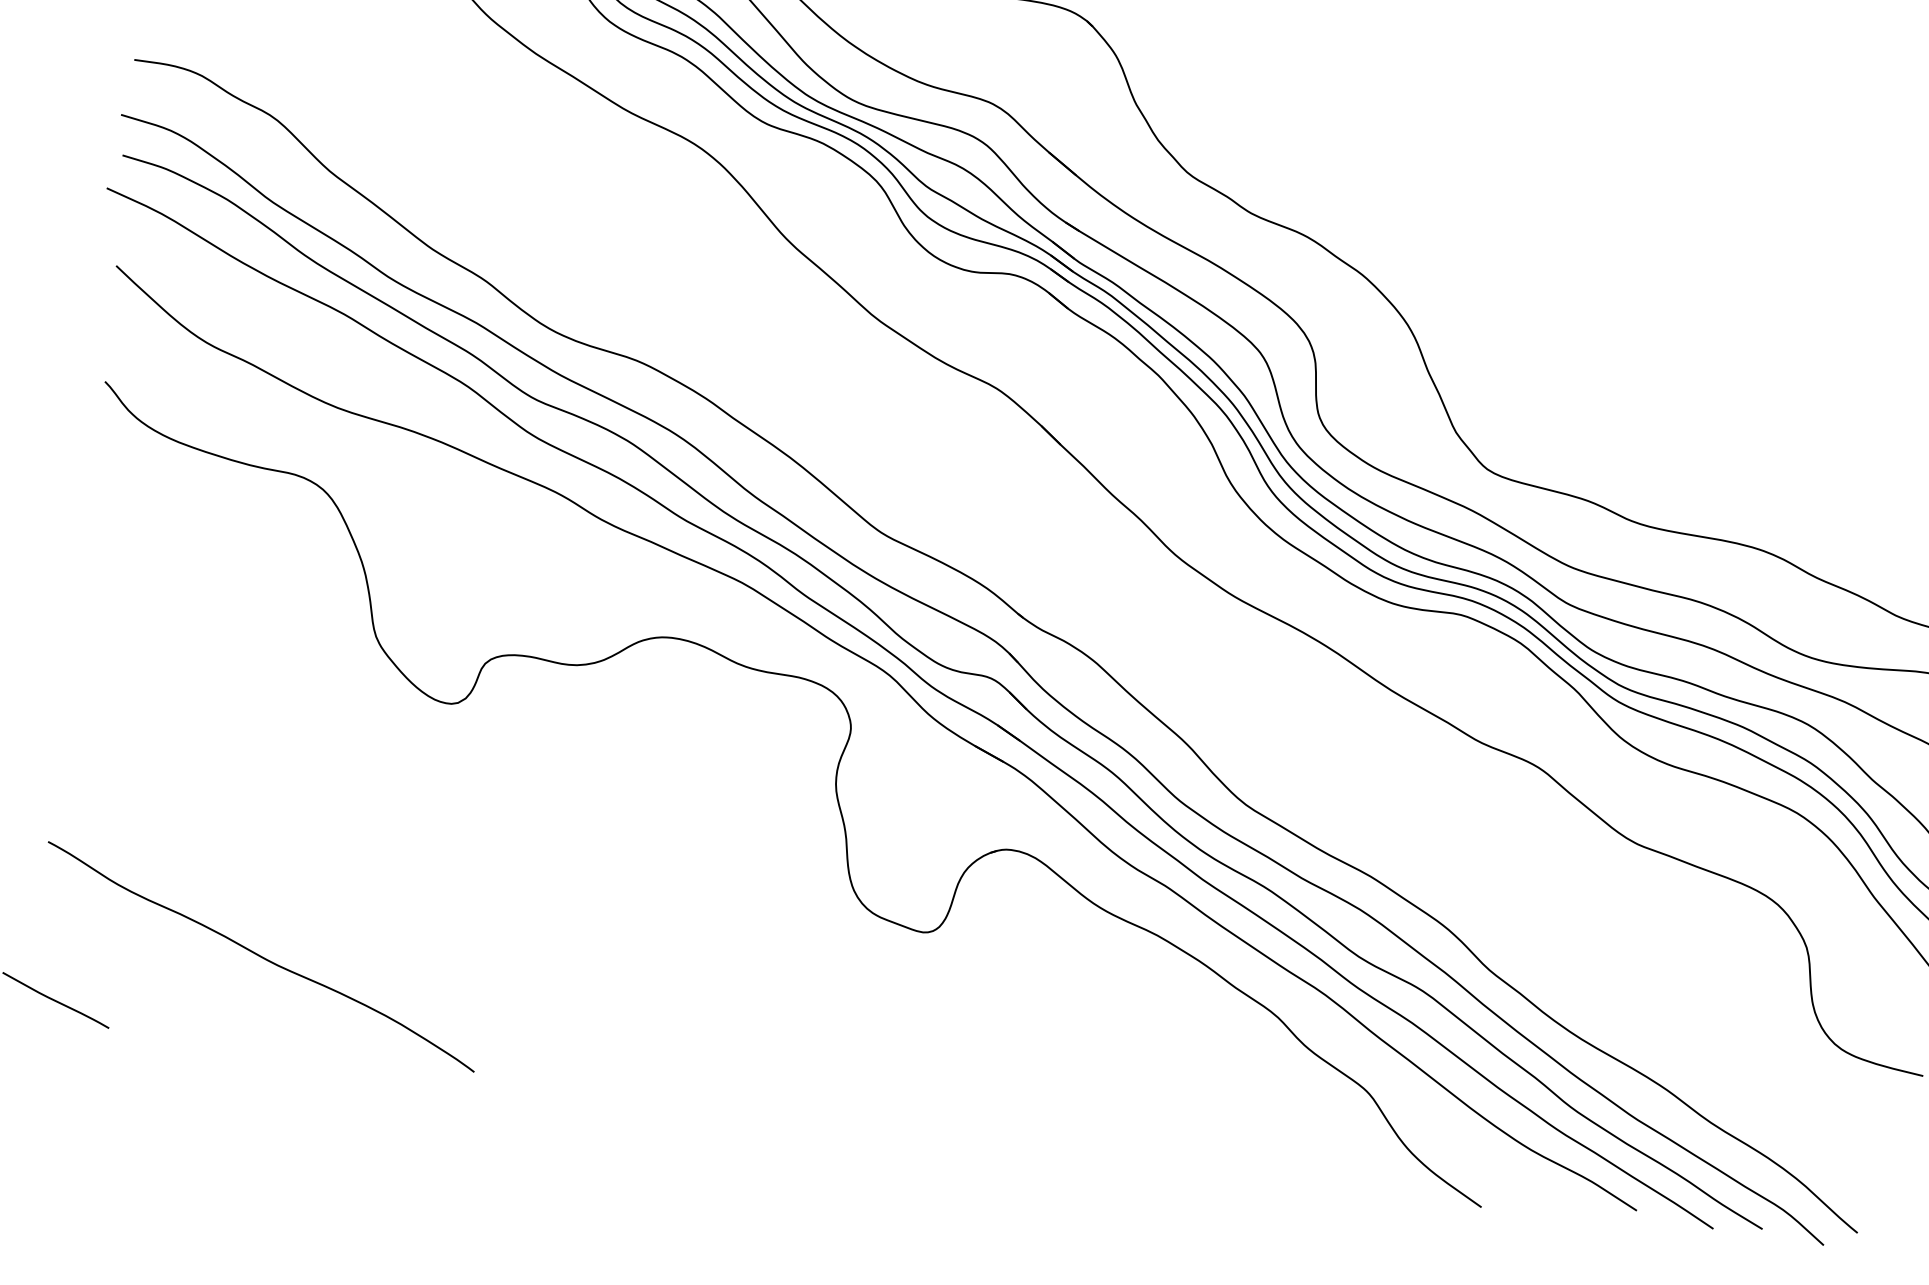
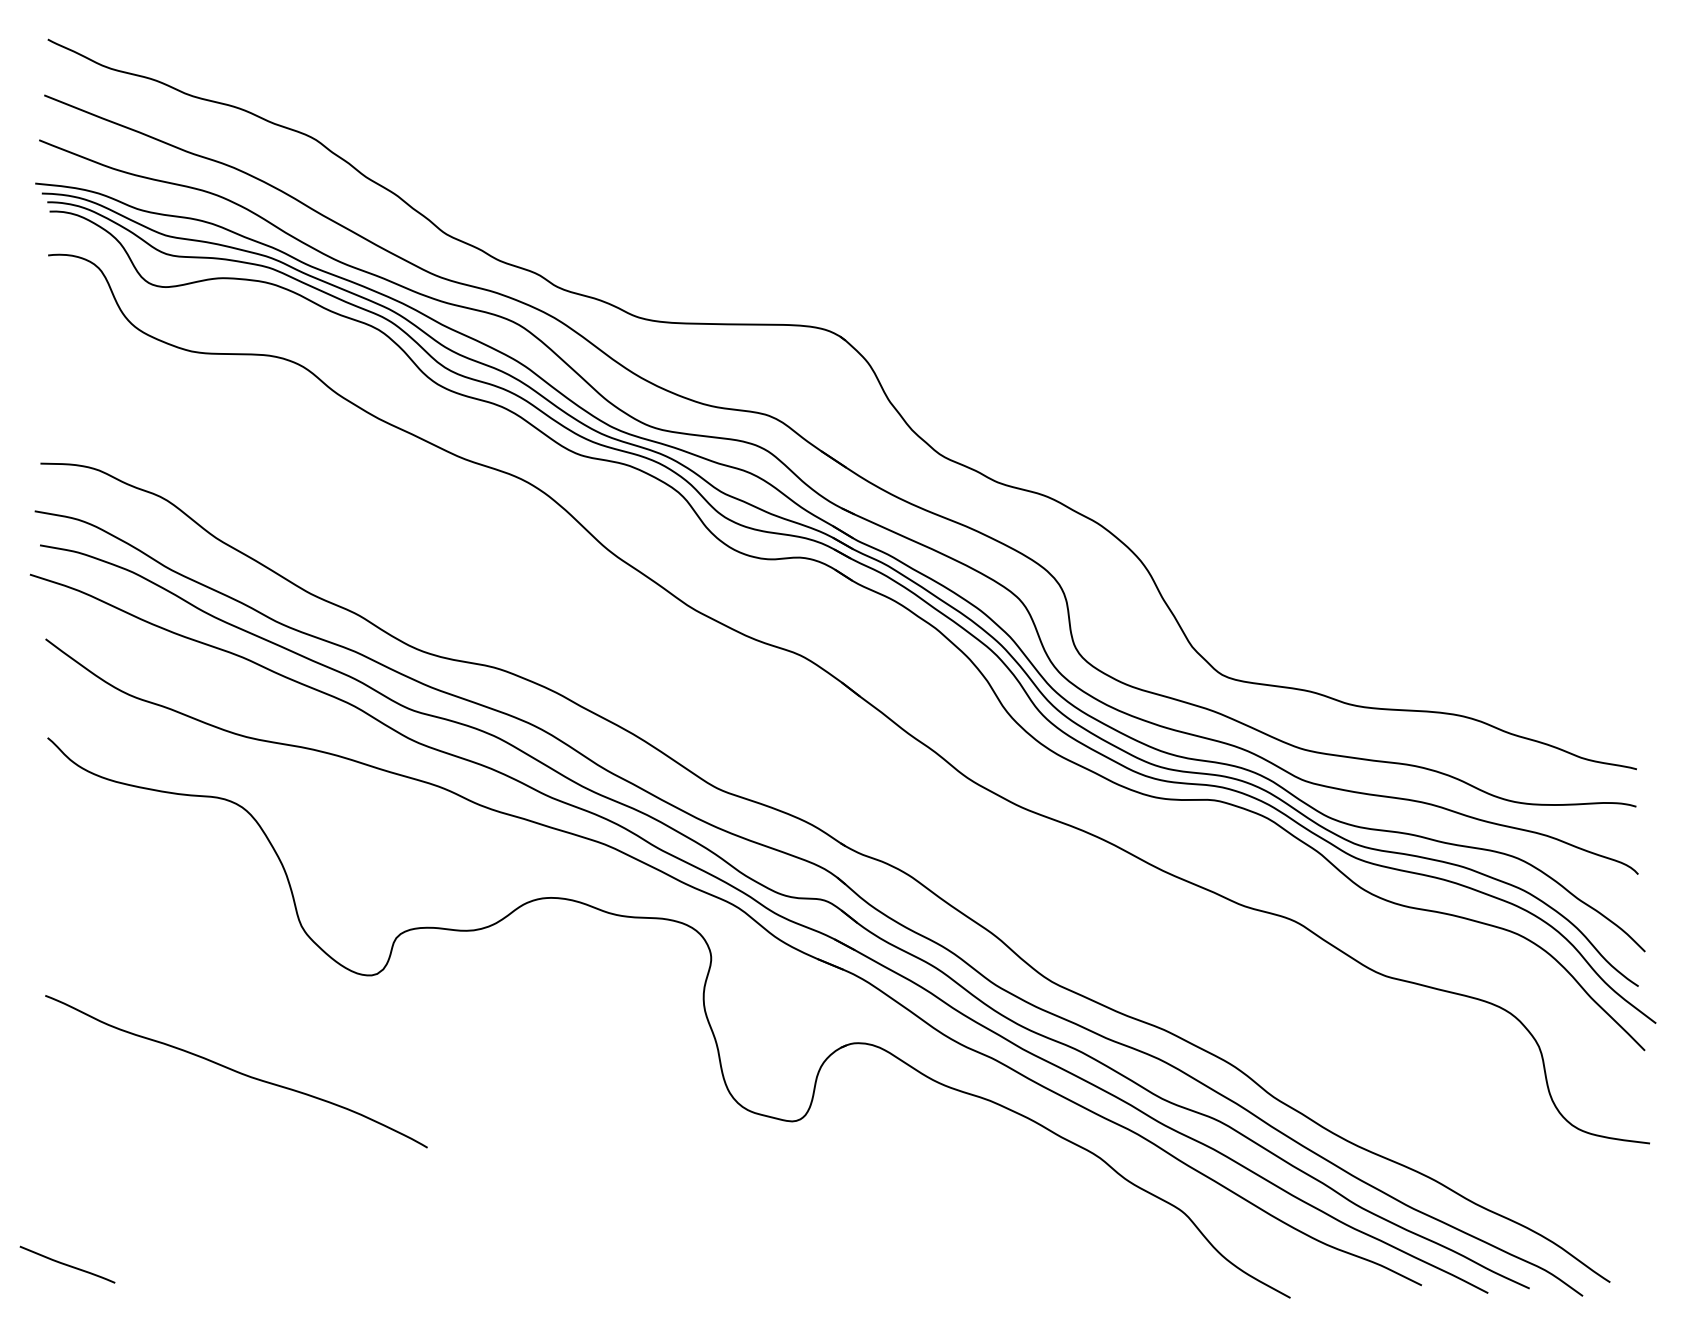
curve: (261, 956) -> (236, 1071), moved

